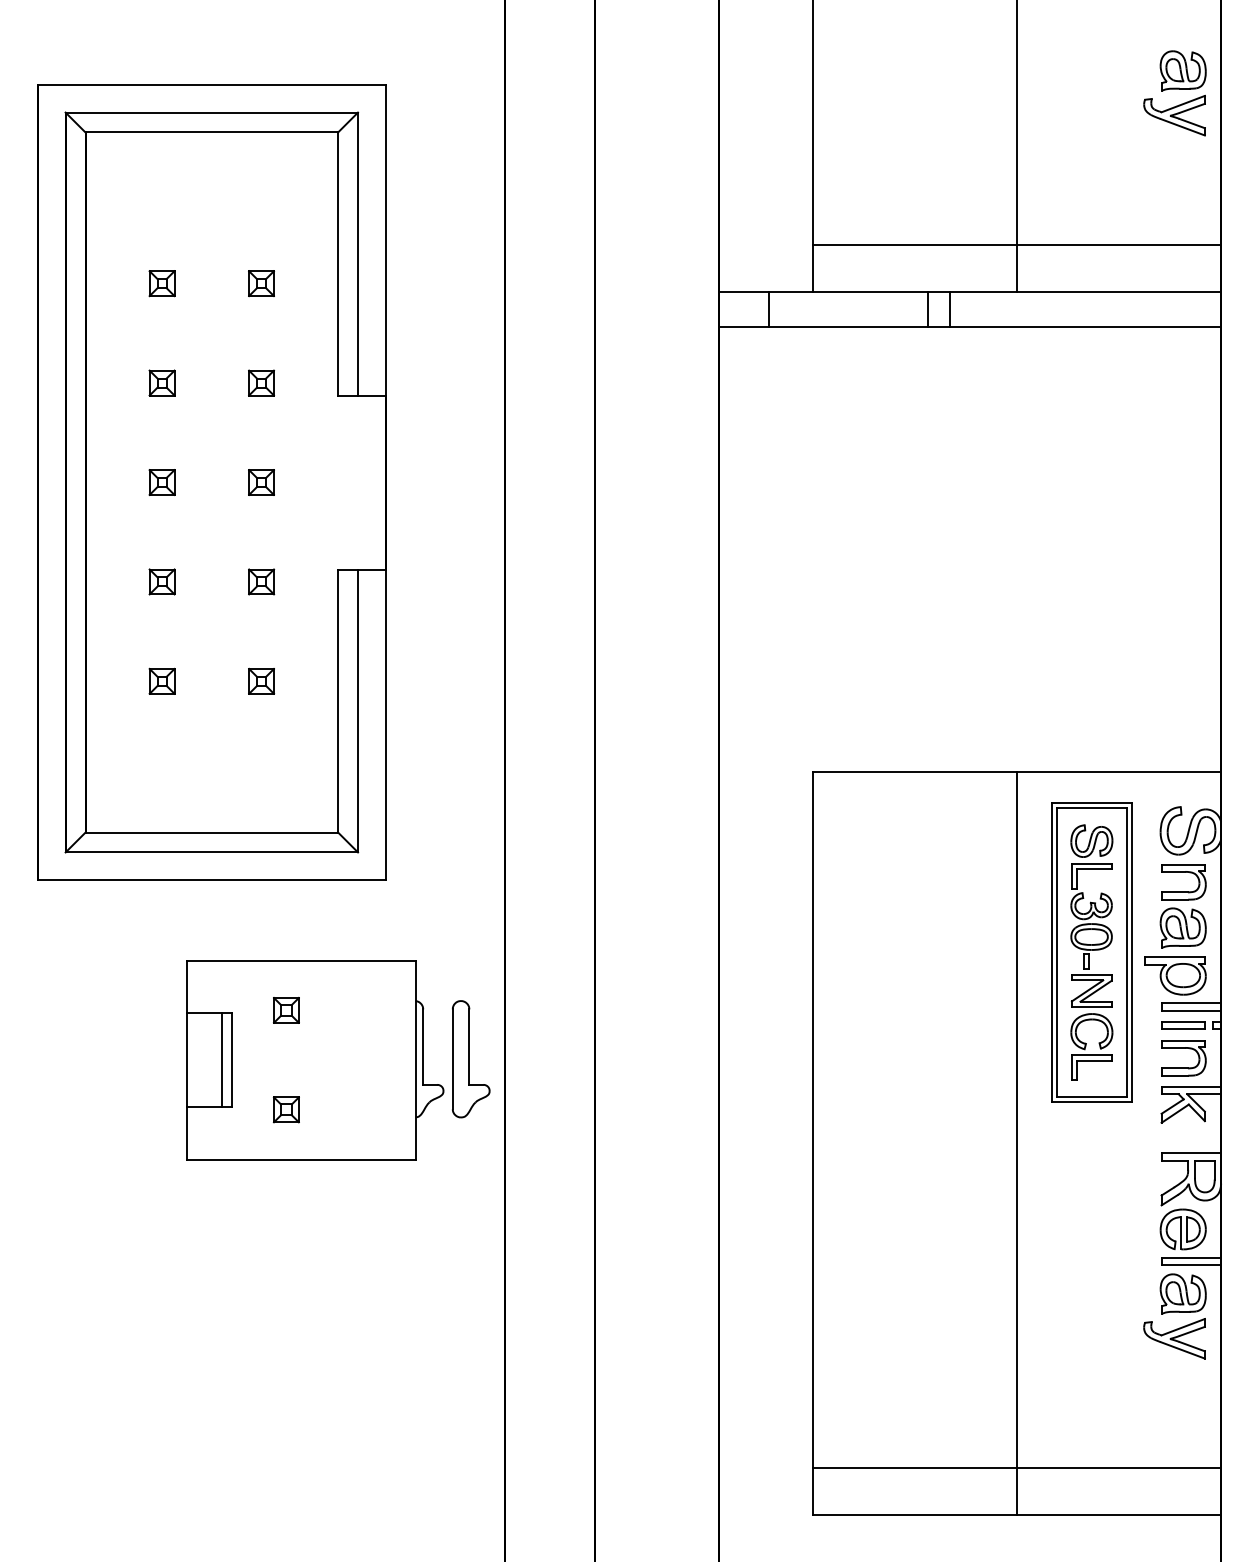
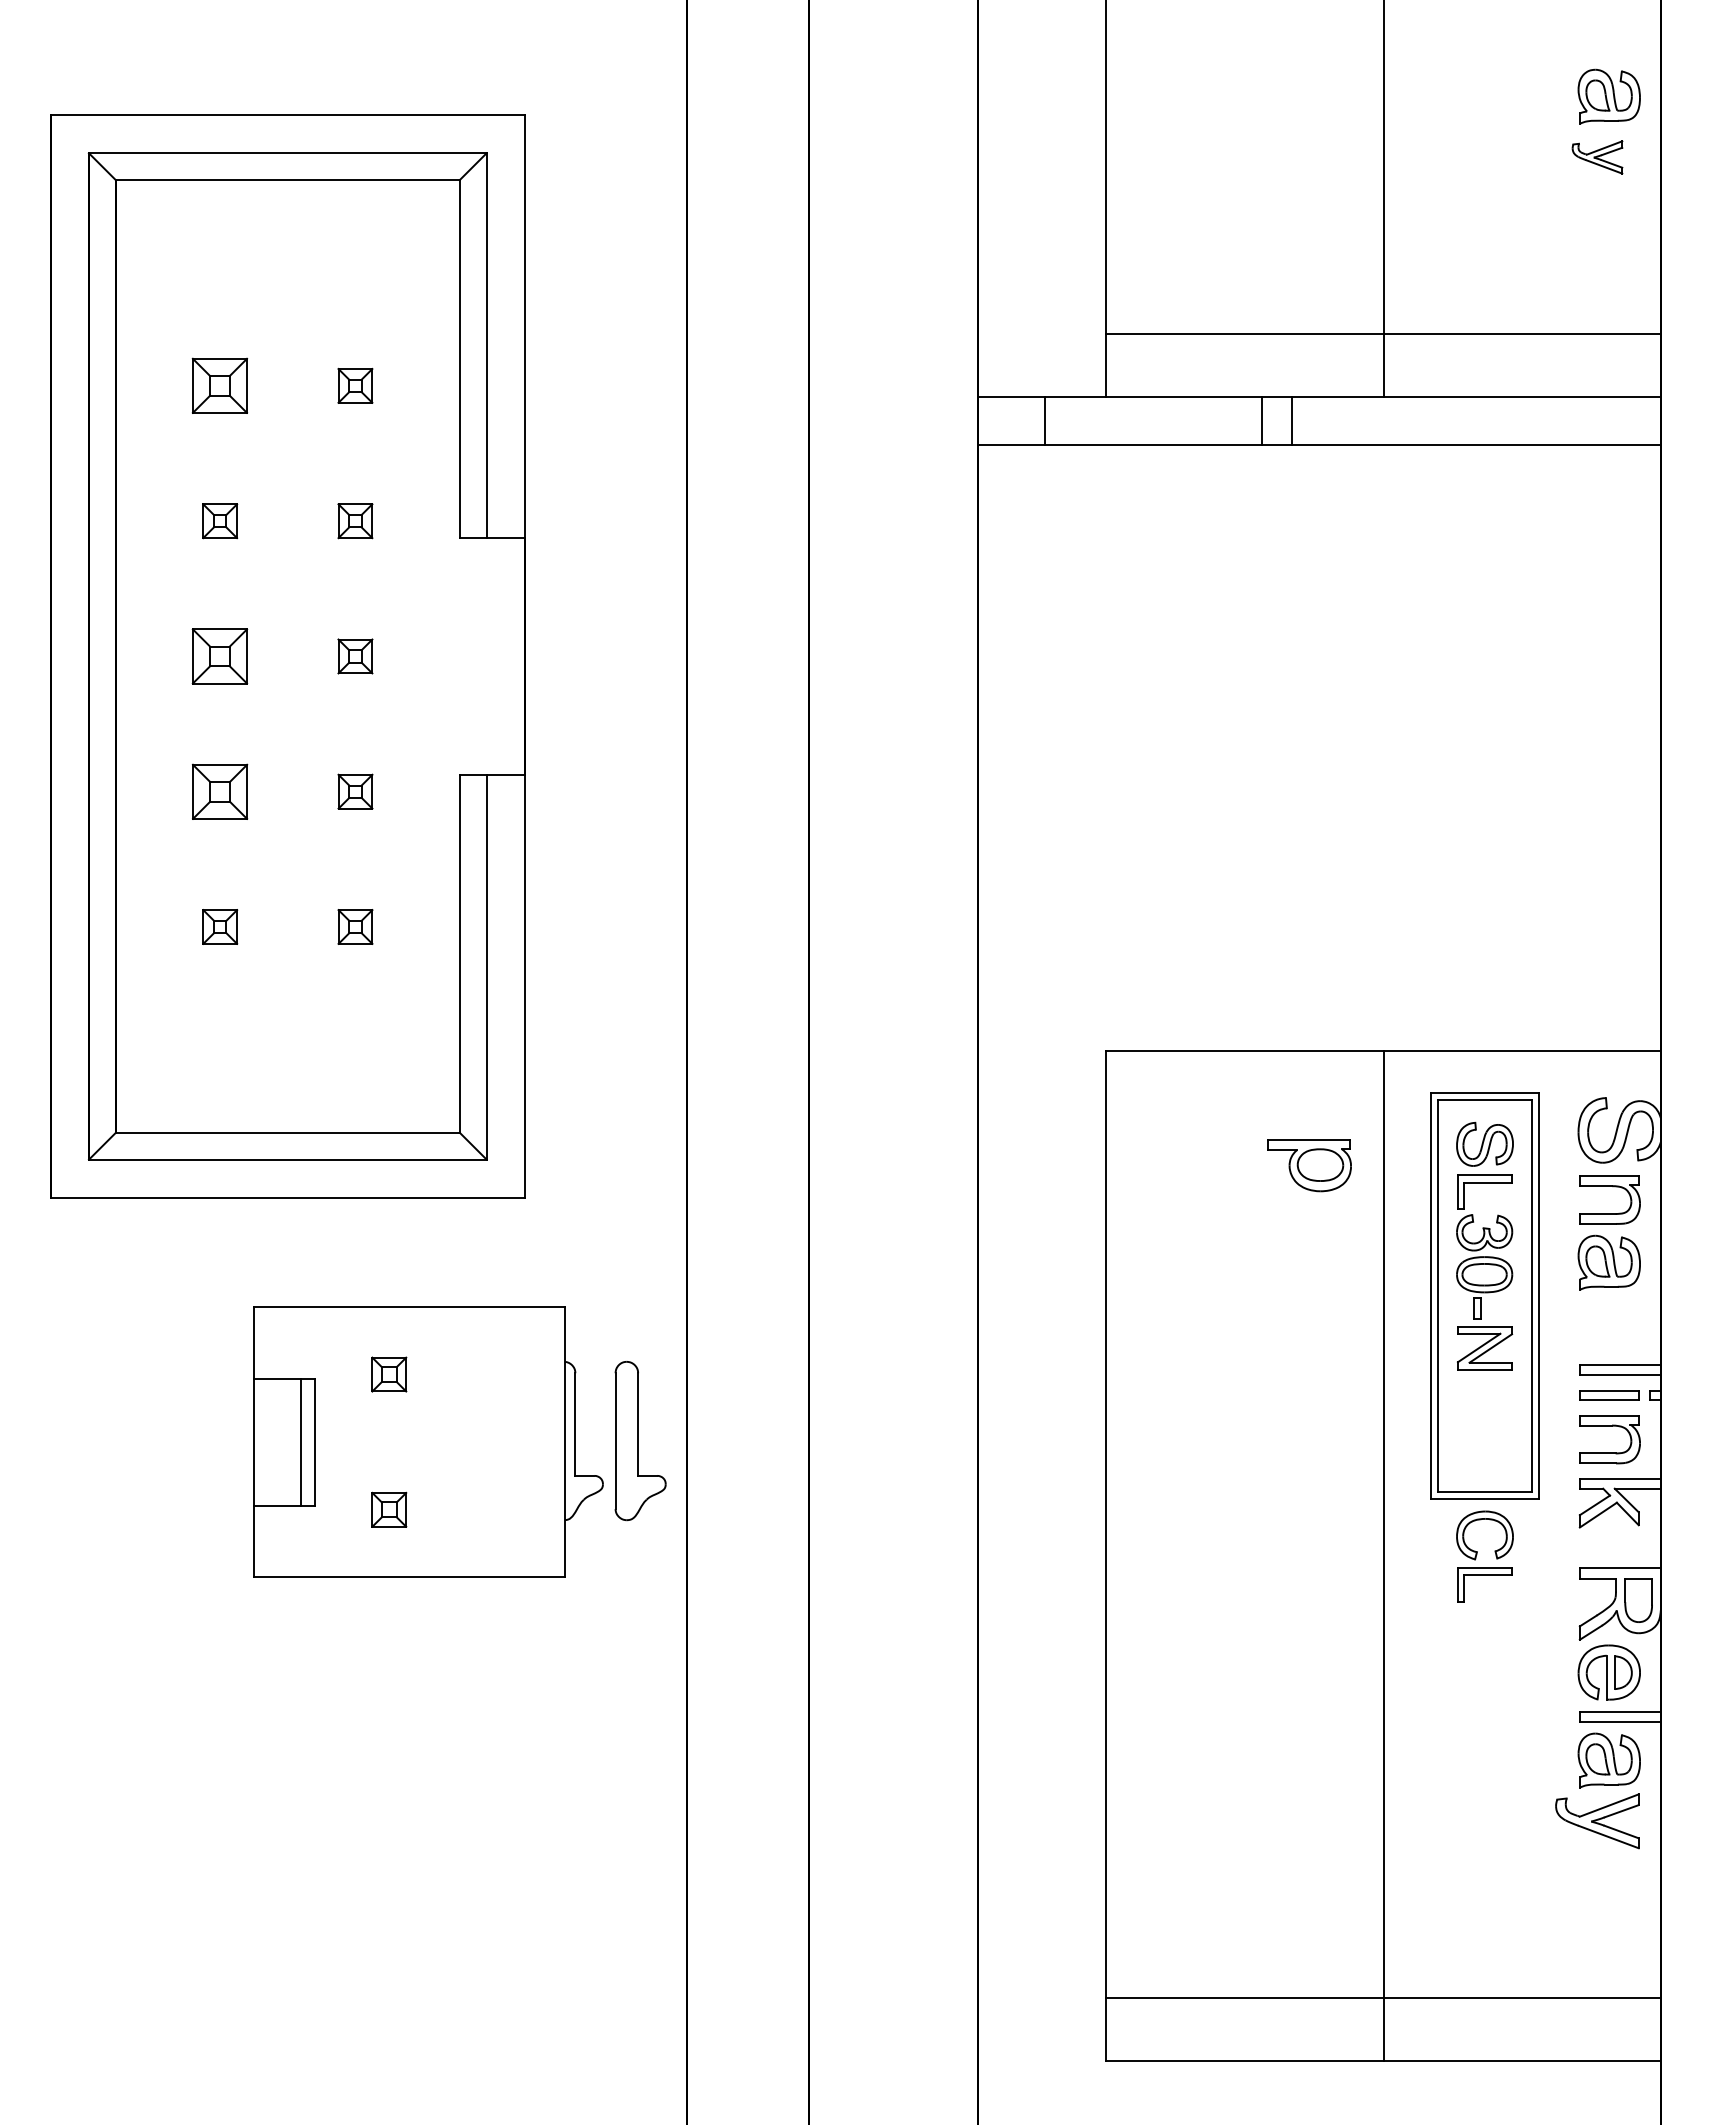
part: (1174, 115) -> (1597, 157), size x0.6
part: (162, 283) -> (220, 385), size x1.6
part: (162, 482) -> (220, 656), size x1.6
part: (162, 581) -> (220, 791), size x1.6
part: (1175, 975) -> (1309, 1165), moved
part: (1086, 1045) -> (1477, 1554), moved

